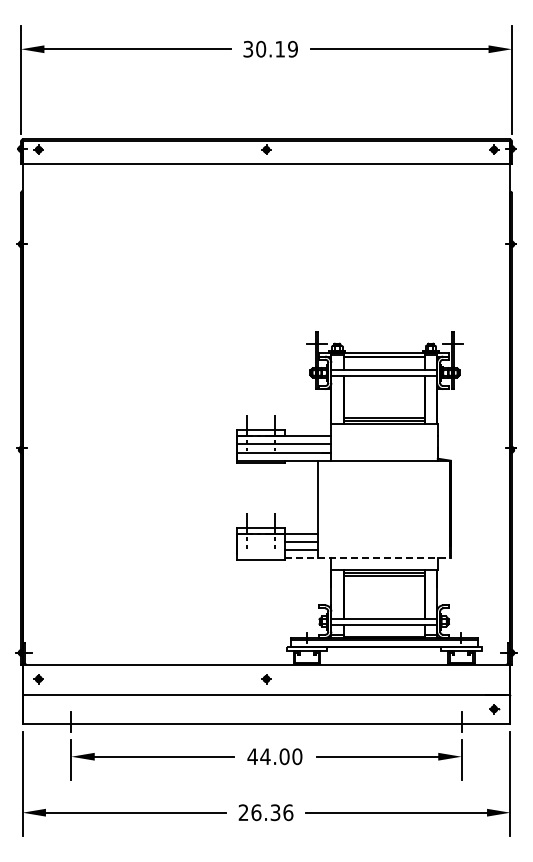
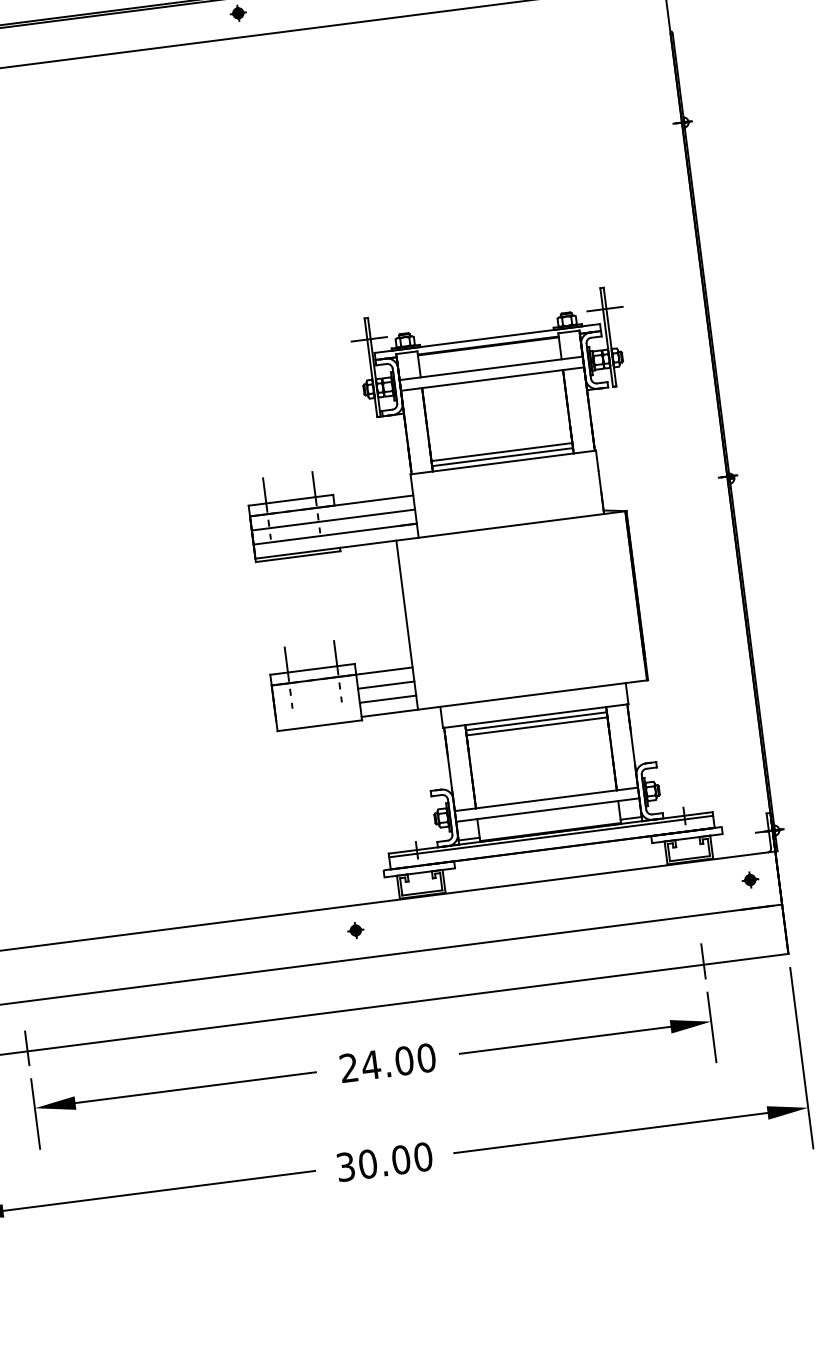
line: (368, 558) -> (505, 698), dashed -> solid
part: (494, 709) -> (750, 880), moved
text: (252, 756) -> (348, 1067), 44.00 -> 24.00
text: (265, 812) -> (383, 1161), 26.36 -> 30.00

